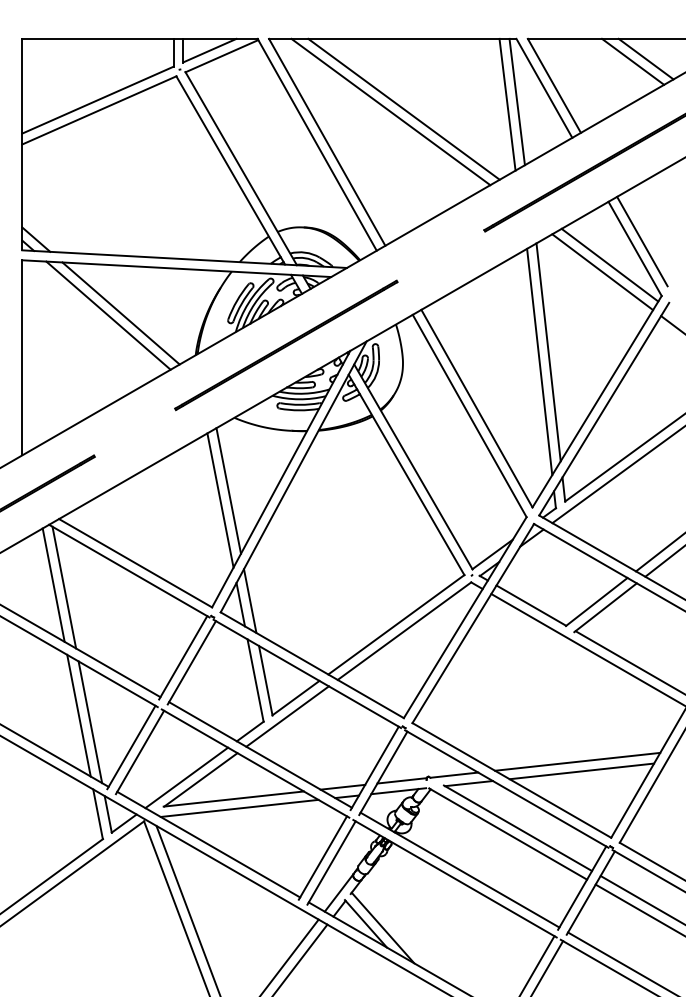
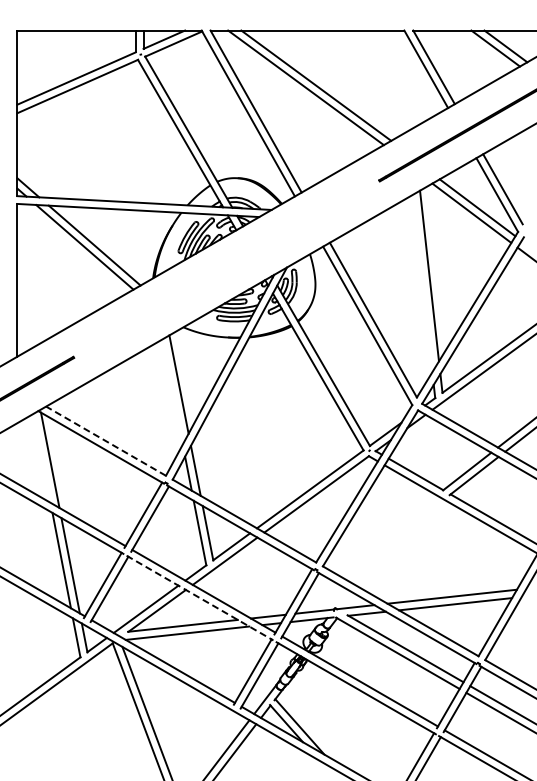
line: (516, 101) -> (404, 79), removed
line: (507, 103) -> (397, 81), removed
line: (286, 345) -> (224, 270), removed
line: (539, 361) -> (422, 283), removed
line: (220, 499) -> (172, 391), removed
line: (134, 562) -> (105, 440), solid -> dashed
line: (53, 585) -> (41, 458), removed
line: (256, 764) -> (200, 598), solid -> dashed

